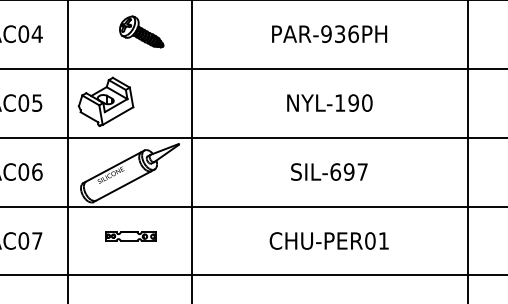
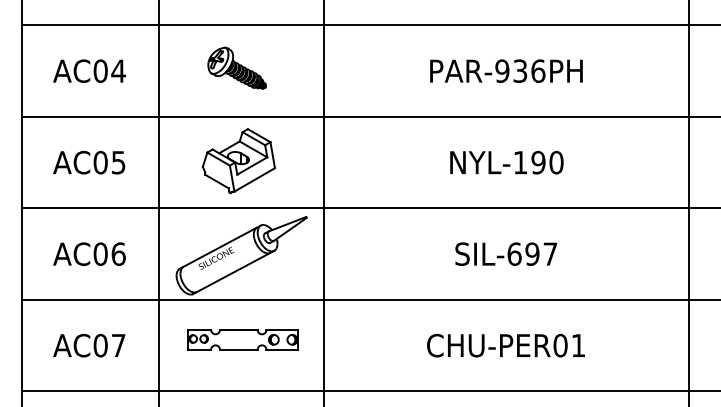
part: (141, 31) -> (236, 67), moved
part: (105, 102) -> (238, 161), moved
part: (130, 236) -> (242, 339), size x1.67

